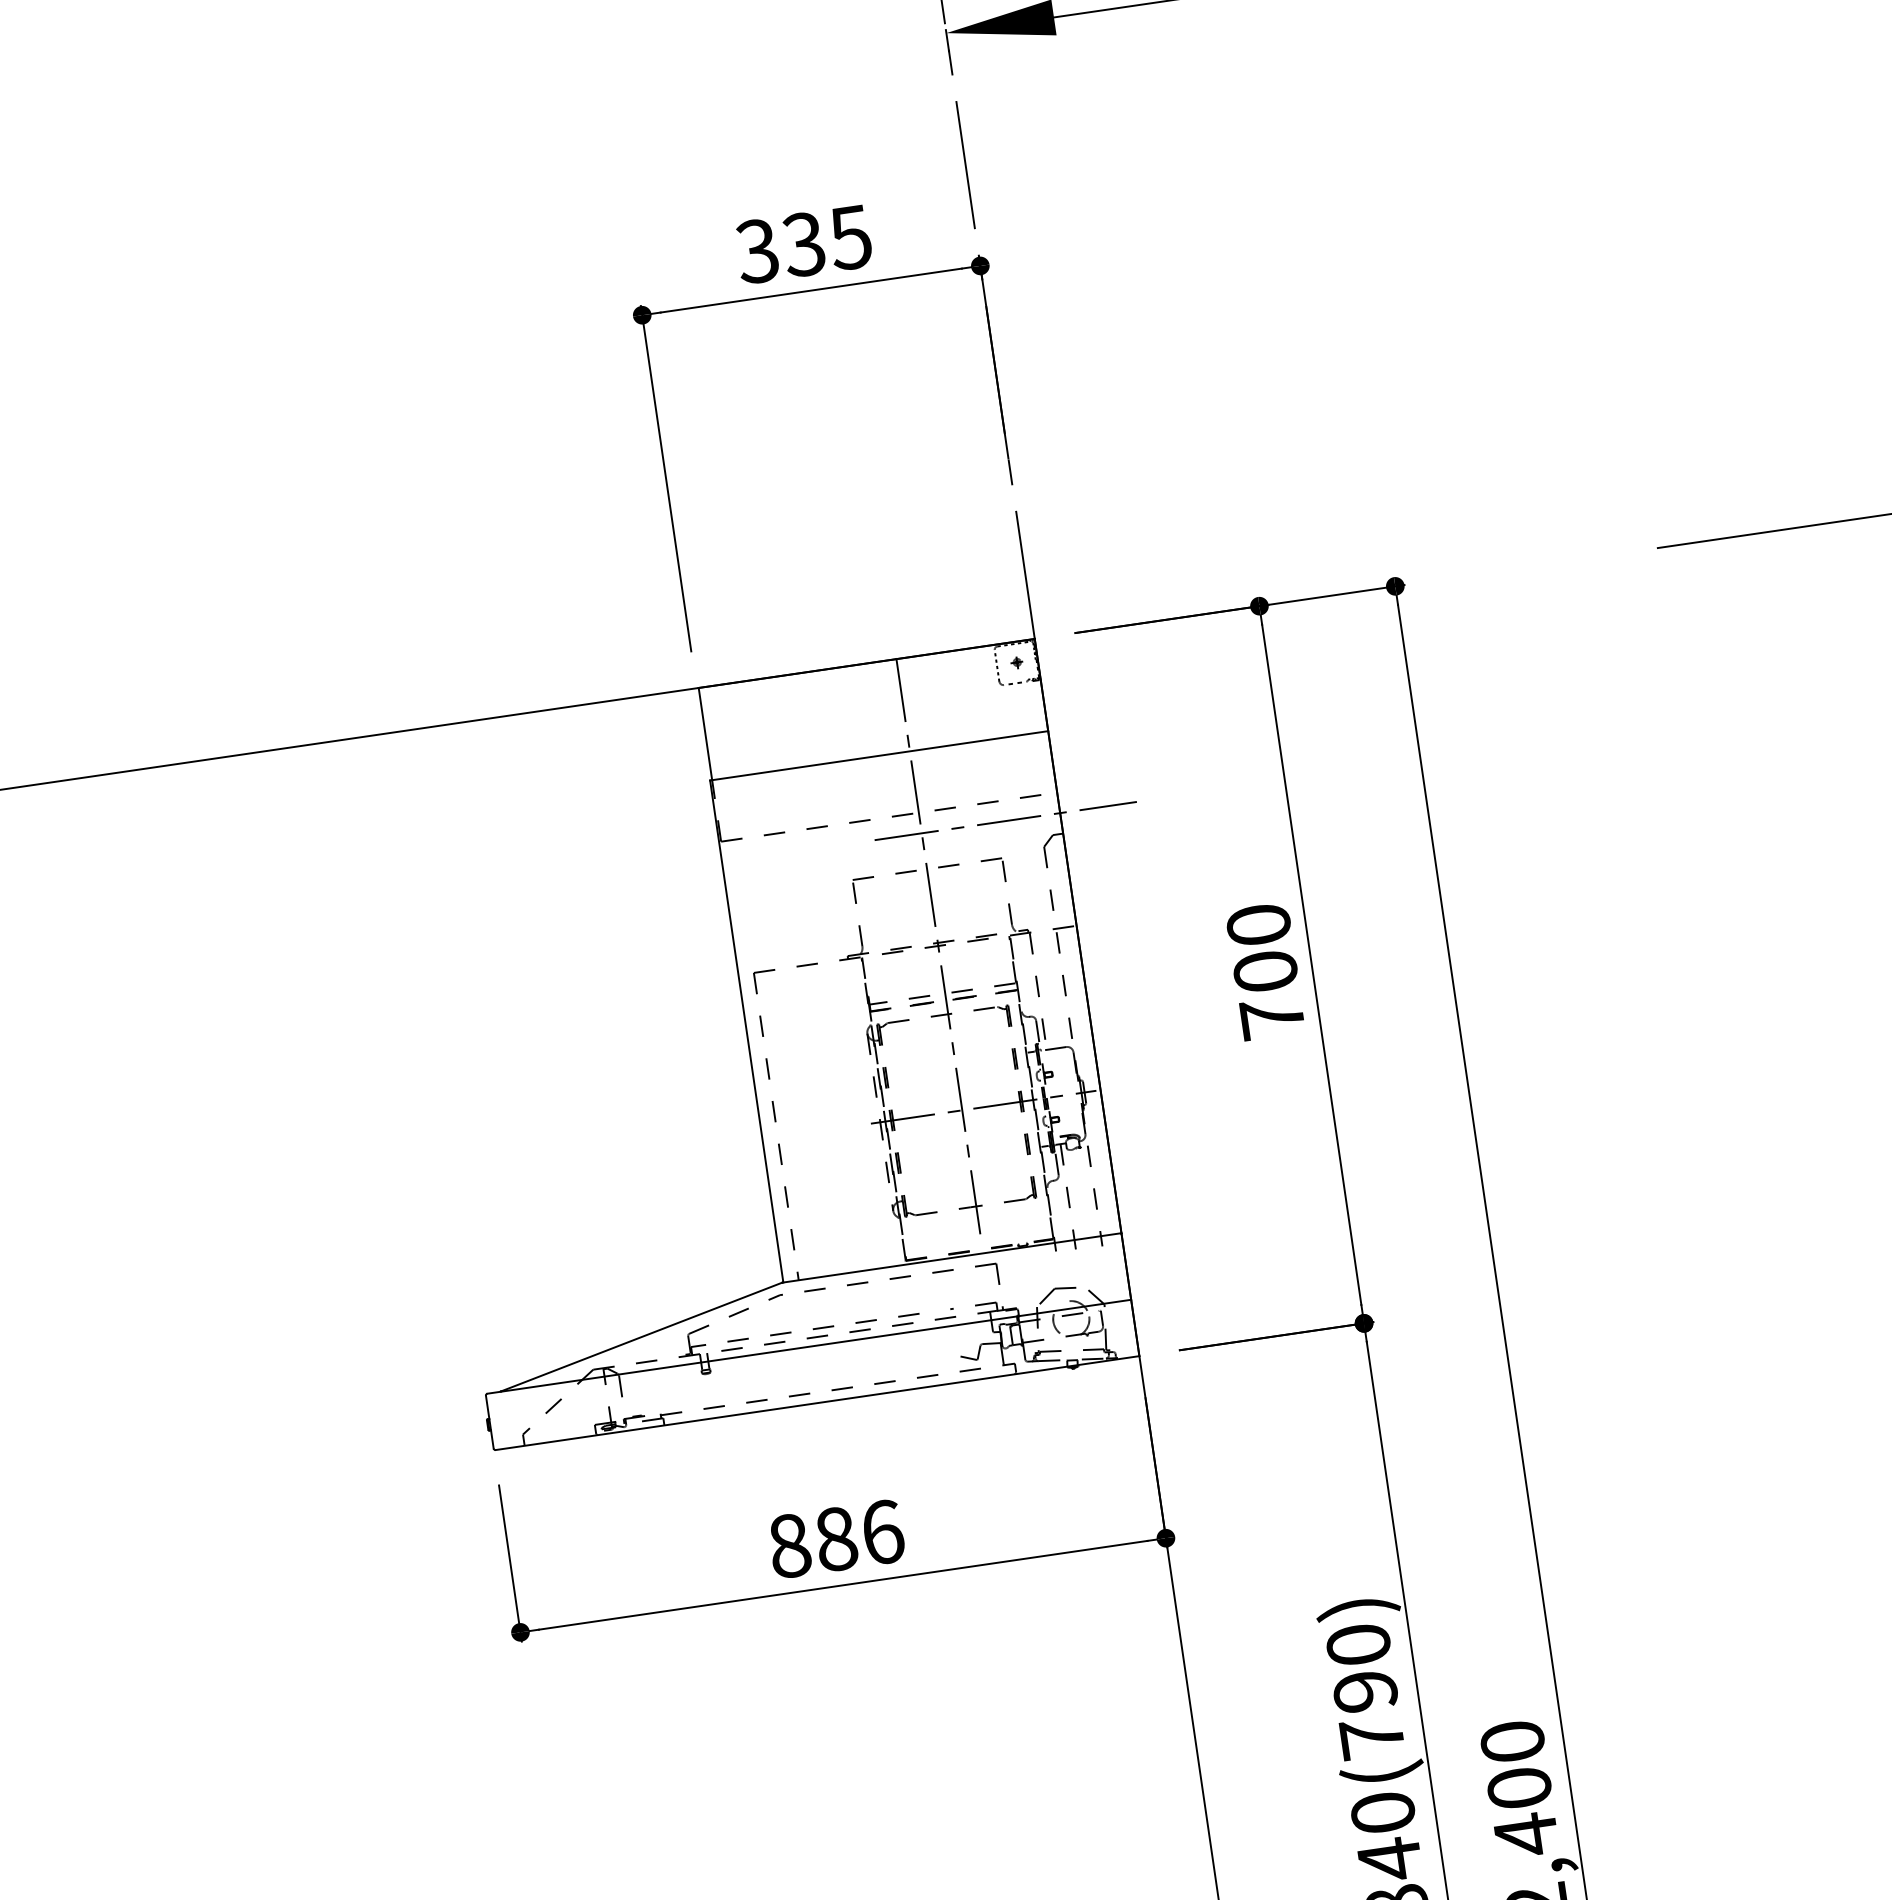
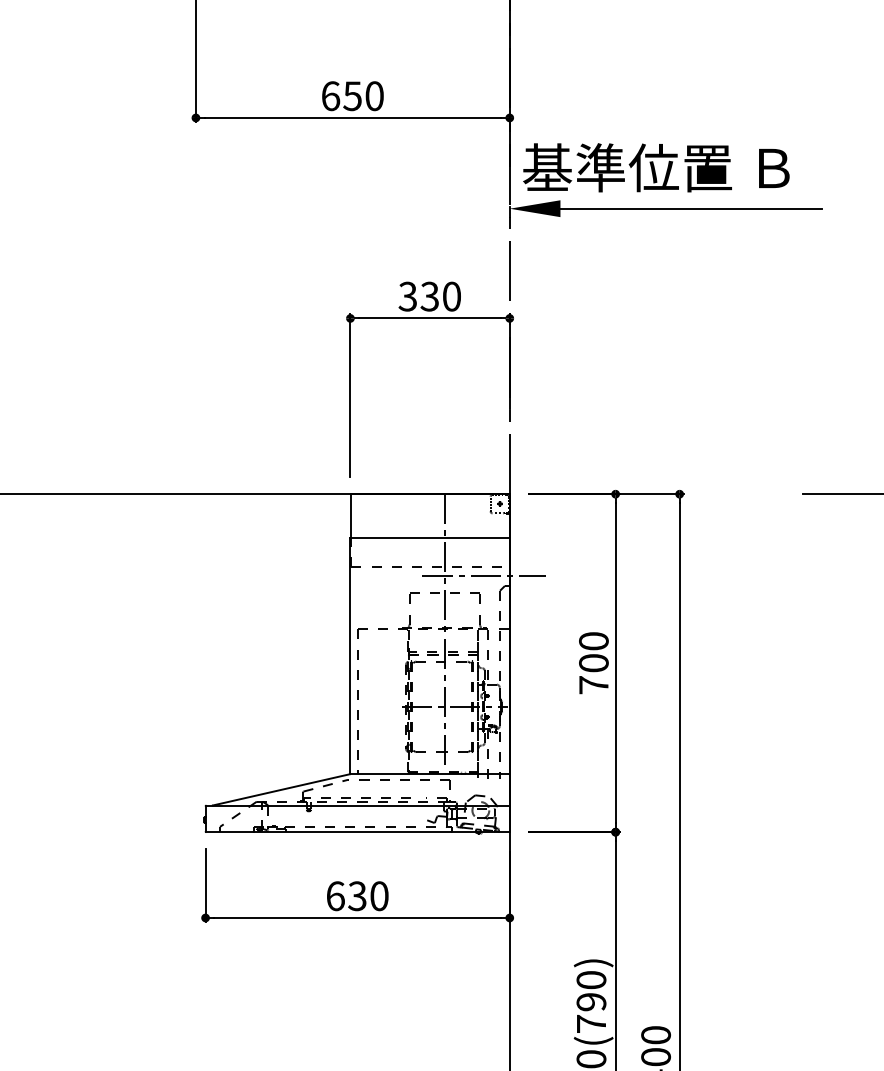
text: (849, 237) -> (451, 296), 335 -> 330
text: (836, 1539) -> (357, 896), 886 -> 630

